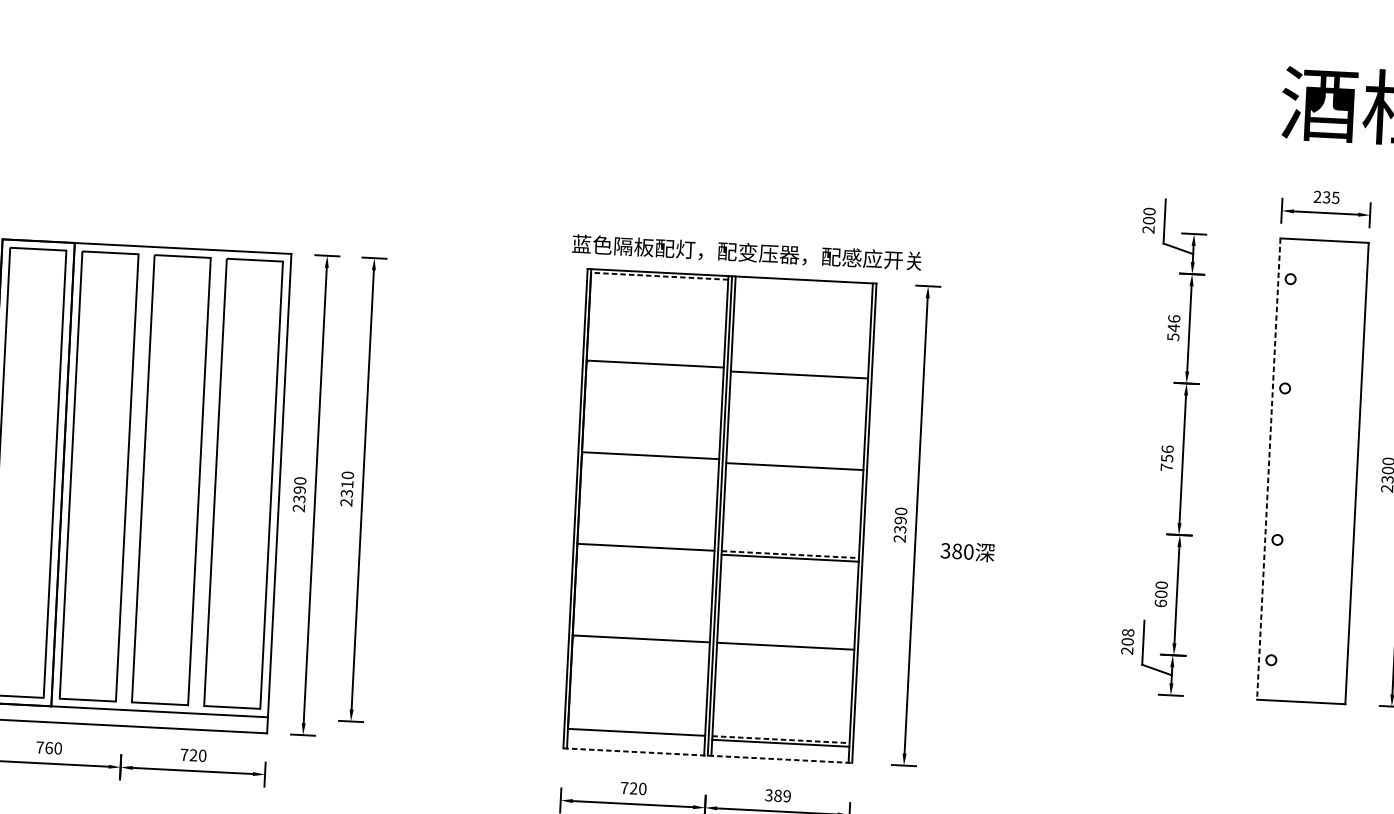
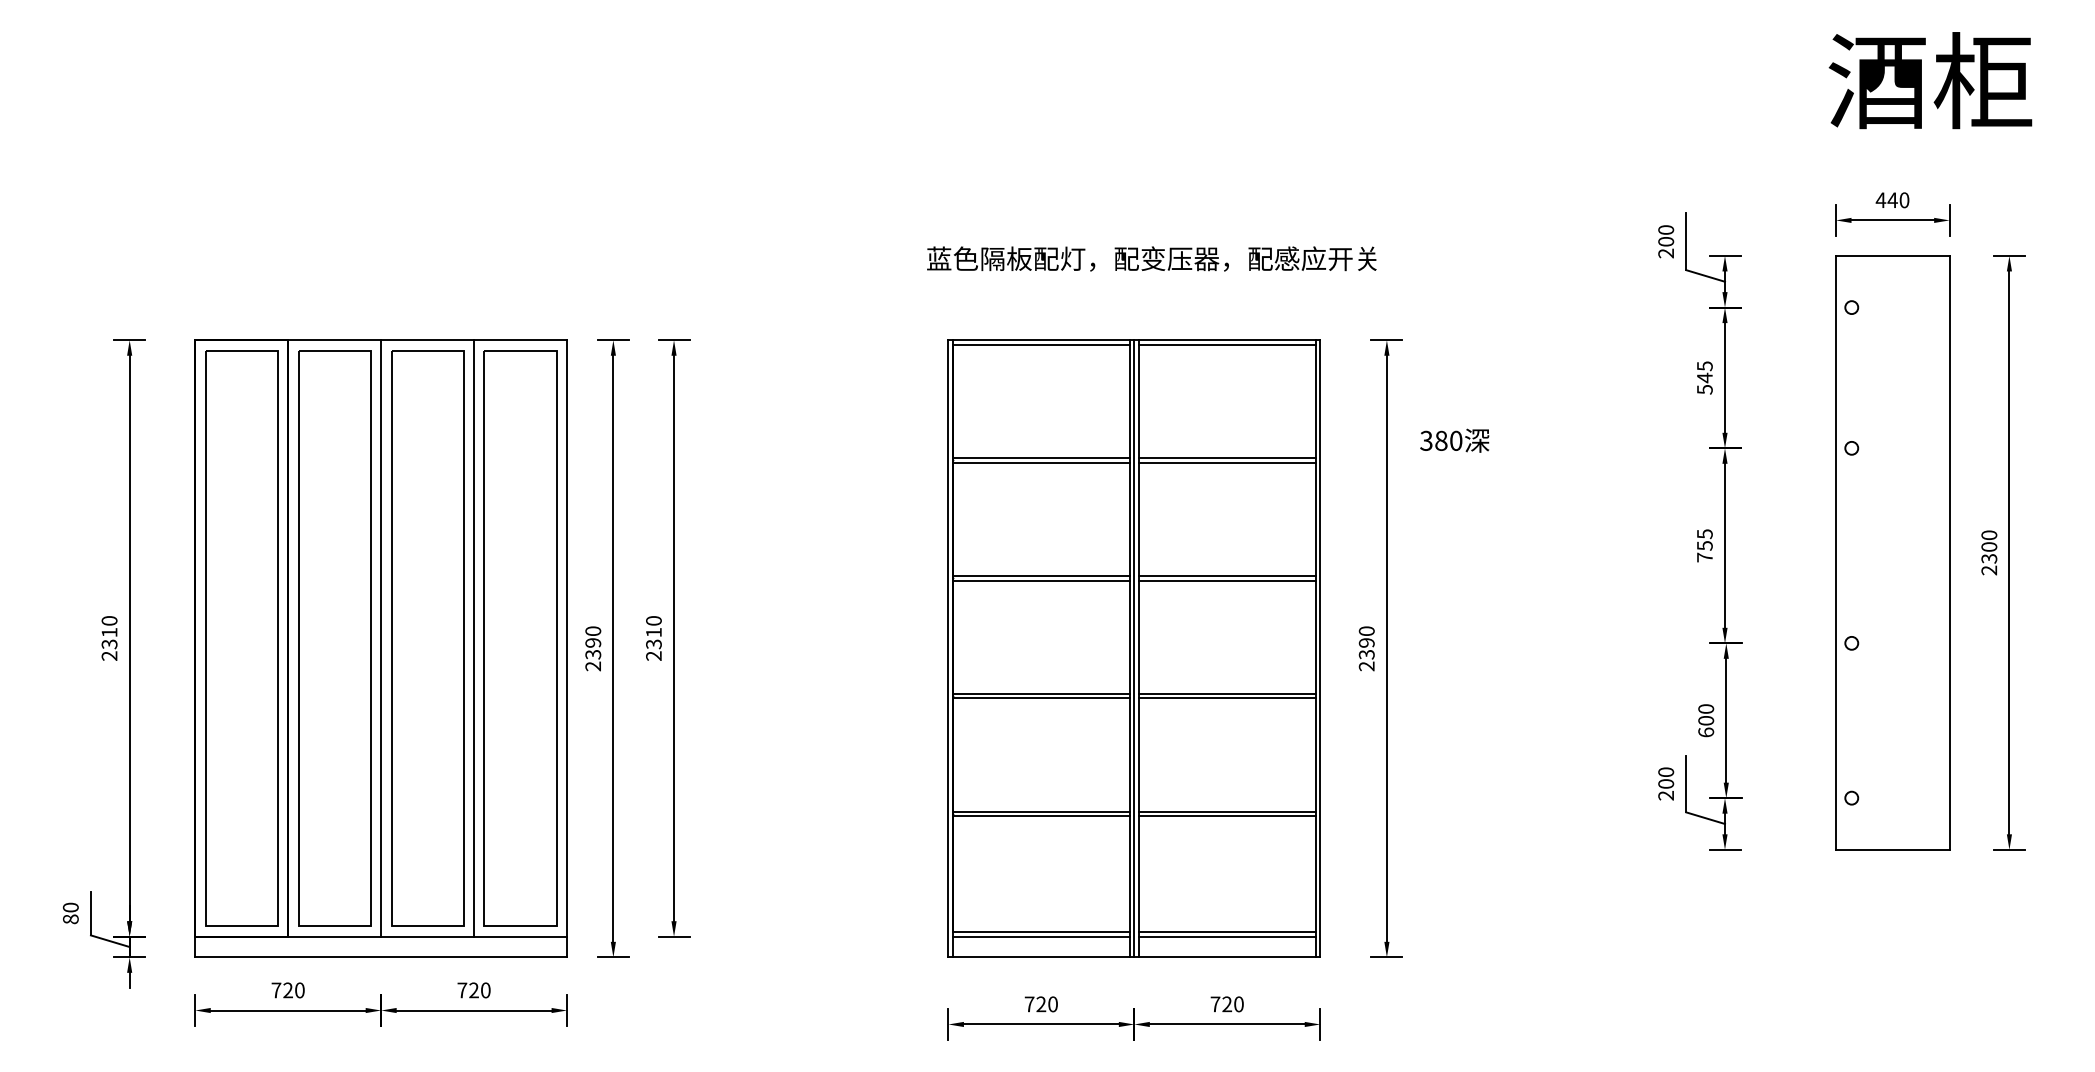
text: (1326, 197) -> (1892, 200), 235 -> 440
text: (746, 252) -> (1151, 258), moved
line: (659, 275) -> (1040, 344), dashed -> solid
line: (803, 283) -> (1226, 344), added
text: (1173, 319) -> (1704, 366), 546 -> 545
line: (655, 367) -> (1041, 462), added
line: (799, 370) -> (1226, 457), added
text: (1167, 449) -> (1704, 534), 756 -> 755
line: (650, 459) -> (1041, 580), added
line: (794, 462) -> (1226, 575), added
line: (1269, 468) -> (1836, 552), dashed -> solid
line: (135, 478) -> (381, 638), added
line: (207, 482) -> (474, 638), added
line: (645, 550) -> (1041, 698), added
text: (967, 551) -> (1454, 440), moved
line: (790, 554) -> (1227, 693), dashed -> solid
text: (1128, 633) -> (1666, 772), 208 -> 200
line: (641, 642) -> (1041, 816), added
line: (784, 649) -> (1226, 816), added
line: (636, 735) -> (1041, 936), added
line: (781, 740) -> (1227, 932), dashed -> solid
text: (49, 748) -> (288, 990), 760 -> 720
line: (707, 755) -> (1134, 957), dashed -> solid
text: (777, 795) -> (1226, 1004), 389 -> 720

